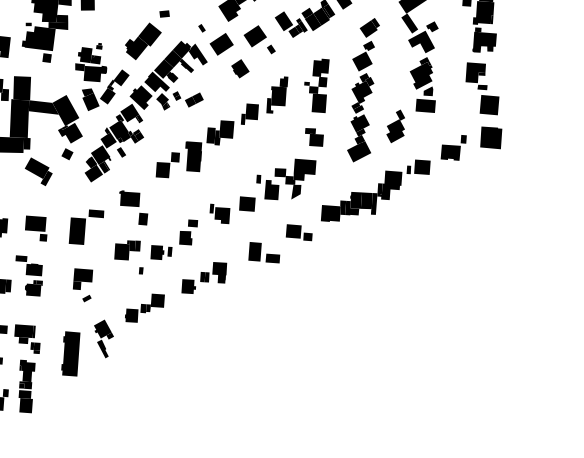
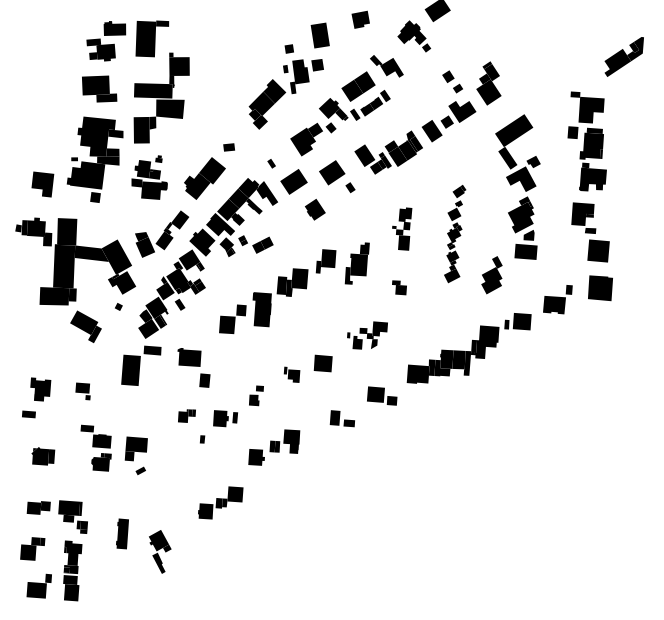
part: (91, 62) -> (149, 177), moved
part: (316, 85) -> (401, 228), size x0.7
part: (362, 89) -> (454, 233), size x0.6
part: (276, 94) -> (356, 263), moved
part: (314, 137) -> (399, 287), size x0.7
part: (67, 153) -> (118, 306), size x0.6
part: (286, 179) -> (367, 335), size x0.6
part: (219, 213) -> (291, 374), size x0.7
part: (86, 226) -> (141, 365), moved
part: (35, 228) -> (82, 391), size x0.6
part: (188, 232) -> (256, 395), size x0.7
part: (127, 249) -> (186, 415), size x0.6
part: (264, 252) -> (342, 418), size x0.7
part: (28, 275) -> (95, 447), moved
part: (144, 307) -> (220, 502), moved
part: (104, 338) -> (160, 551), moved
part: (70, 353) -> (122, 533), size x0.6

